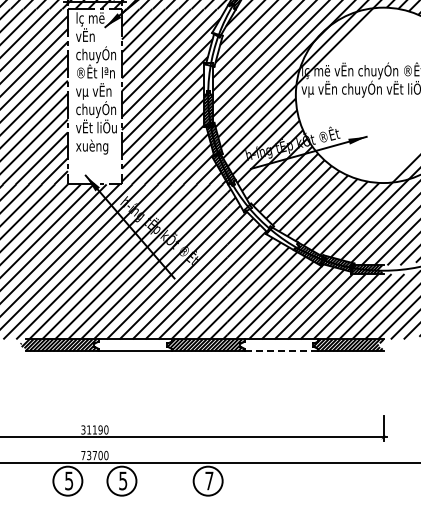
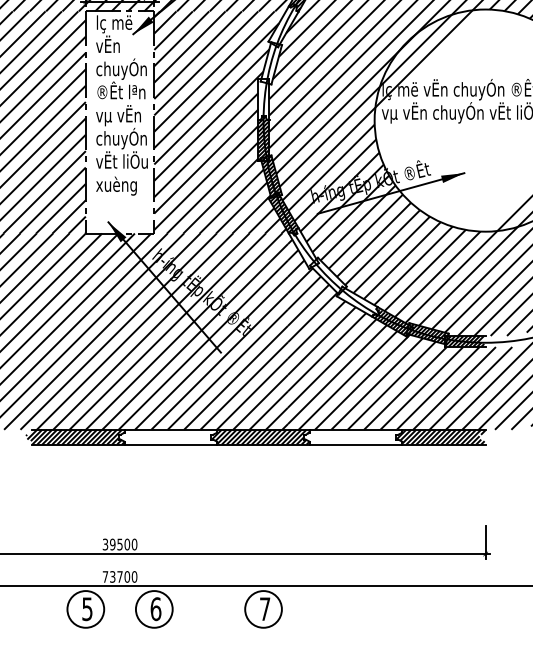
line: (281, 351) -> (356, 445), dashed -> solid
text: (94, 429) -> (119, 543), 31190 -> 39500
text: (123, 480) -> (156, 608), 5 -> 6

